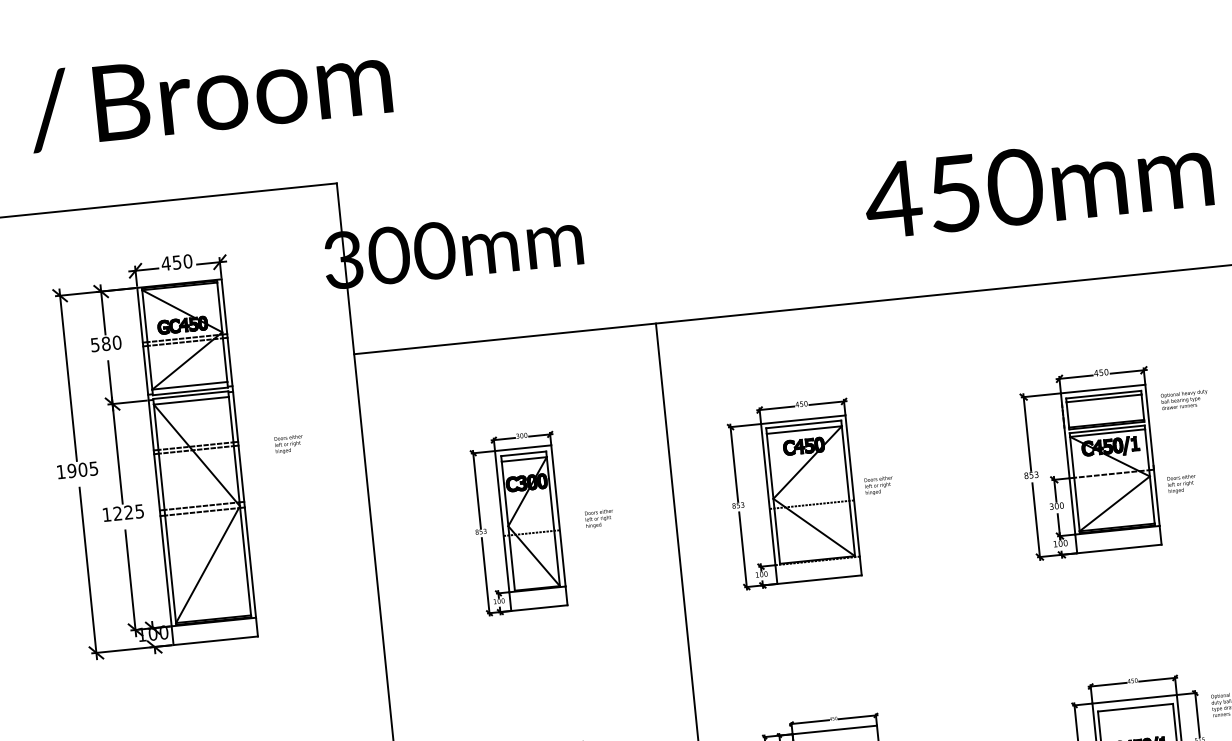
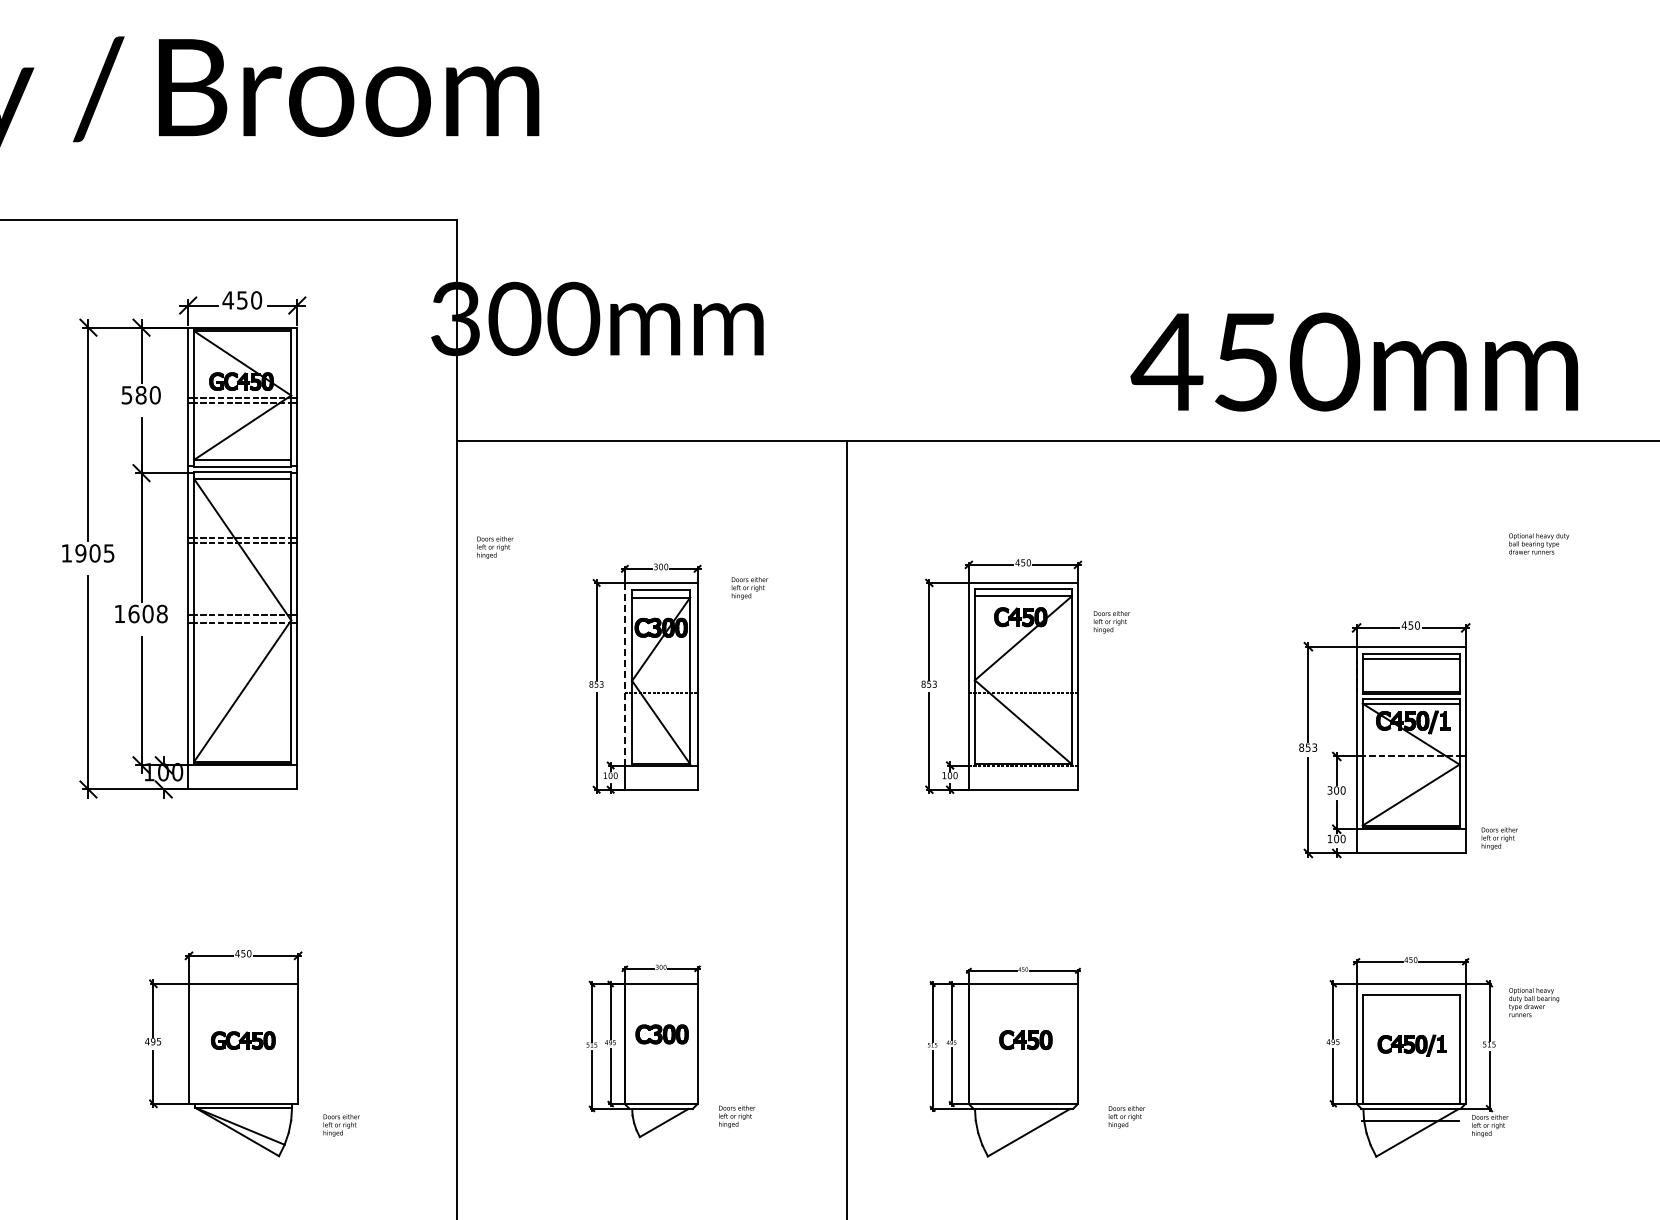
text: (1037, 184) -> (1353, 361), moved
text: (1184, 399) -> (1538, 543), moved
text: (289, 444) -> (495, 547), moved
part: (1089, 462) -> (1384, 739), moved
text: (1181, 484) -> (1499, 838), moved
text: (878, 485) -> (1111, 622), moved
text: (128, 512) -> (147, 613), 1225 -> 1608
text: (599, 519) -> (749, 588), moved
line: (501, 521) -> (624, 673), solid -> dashed

